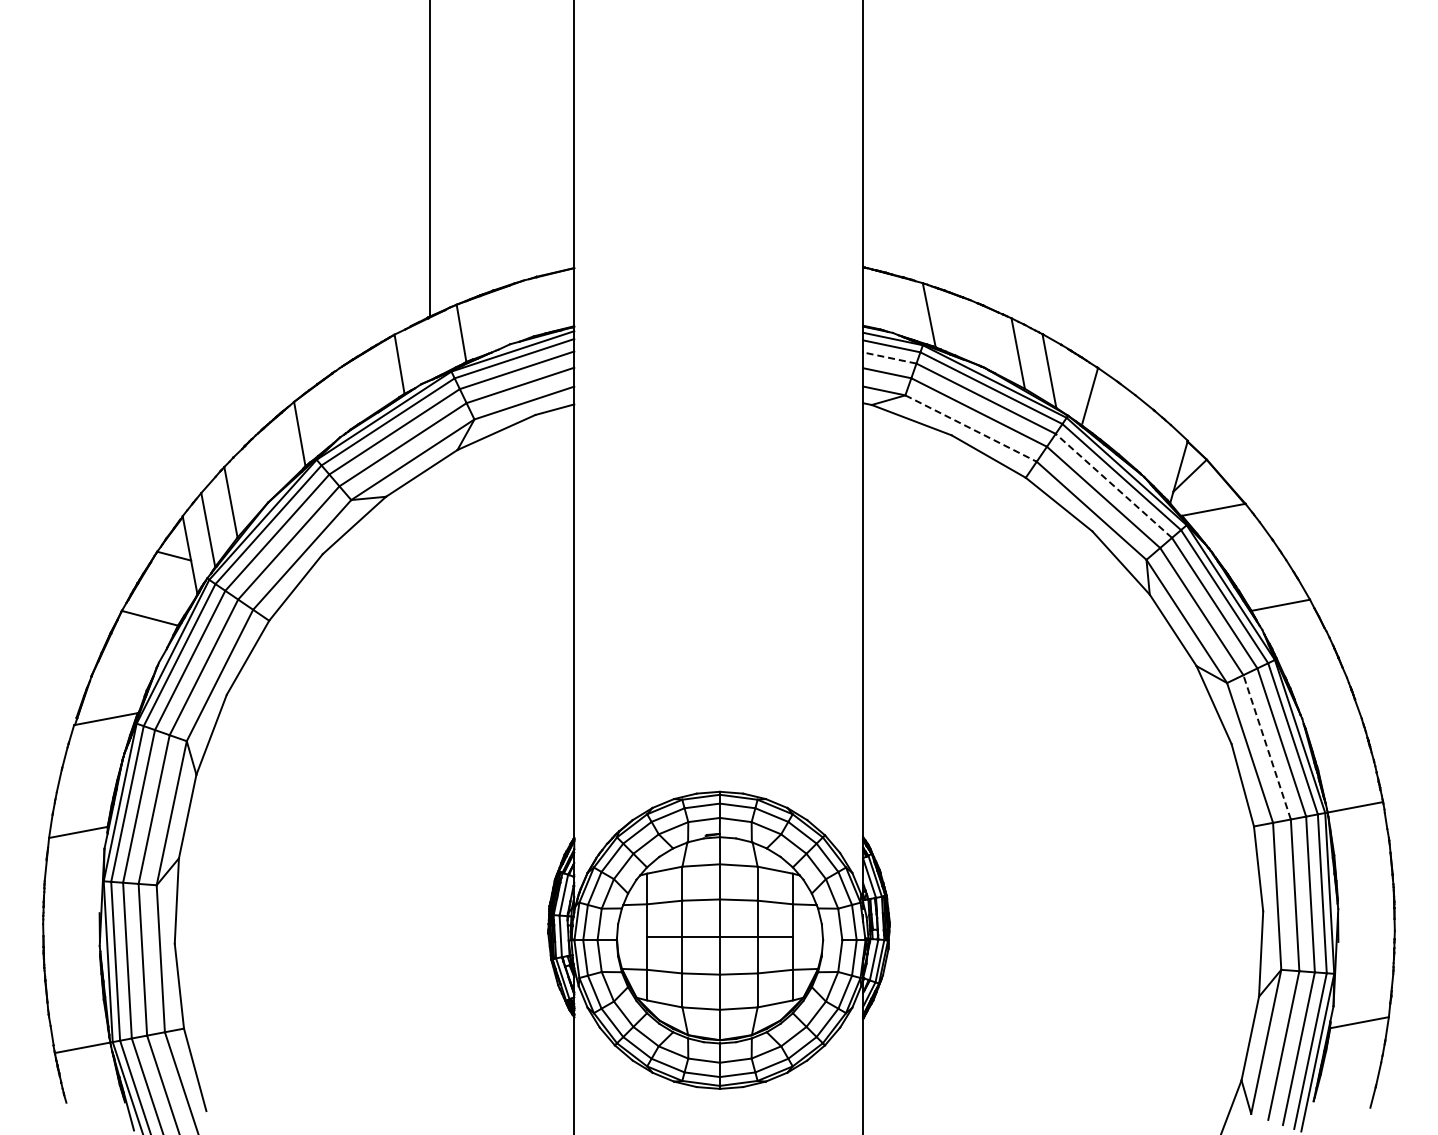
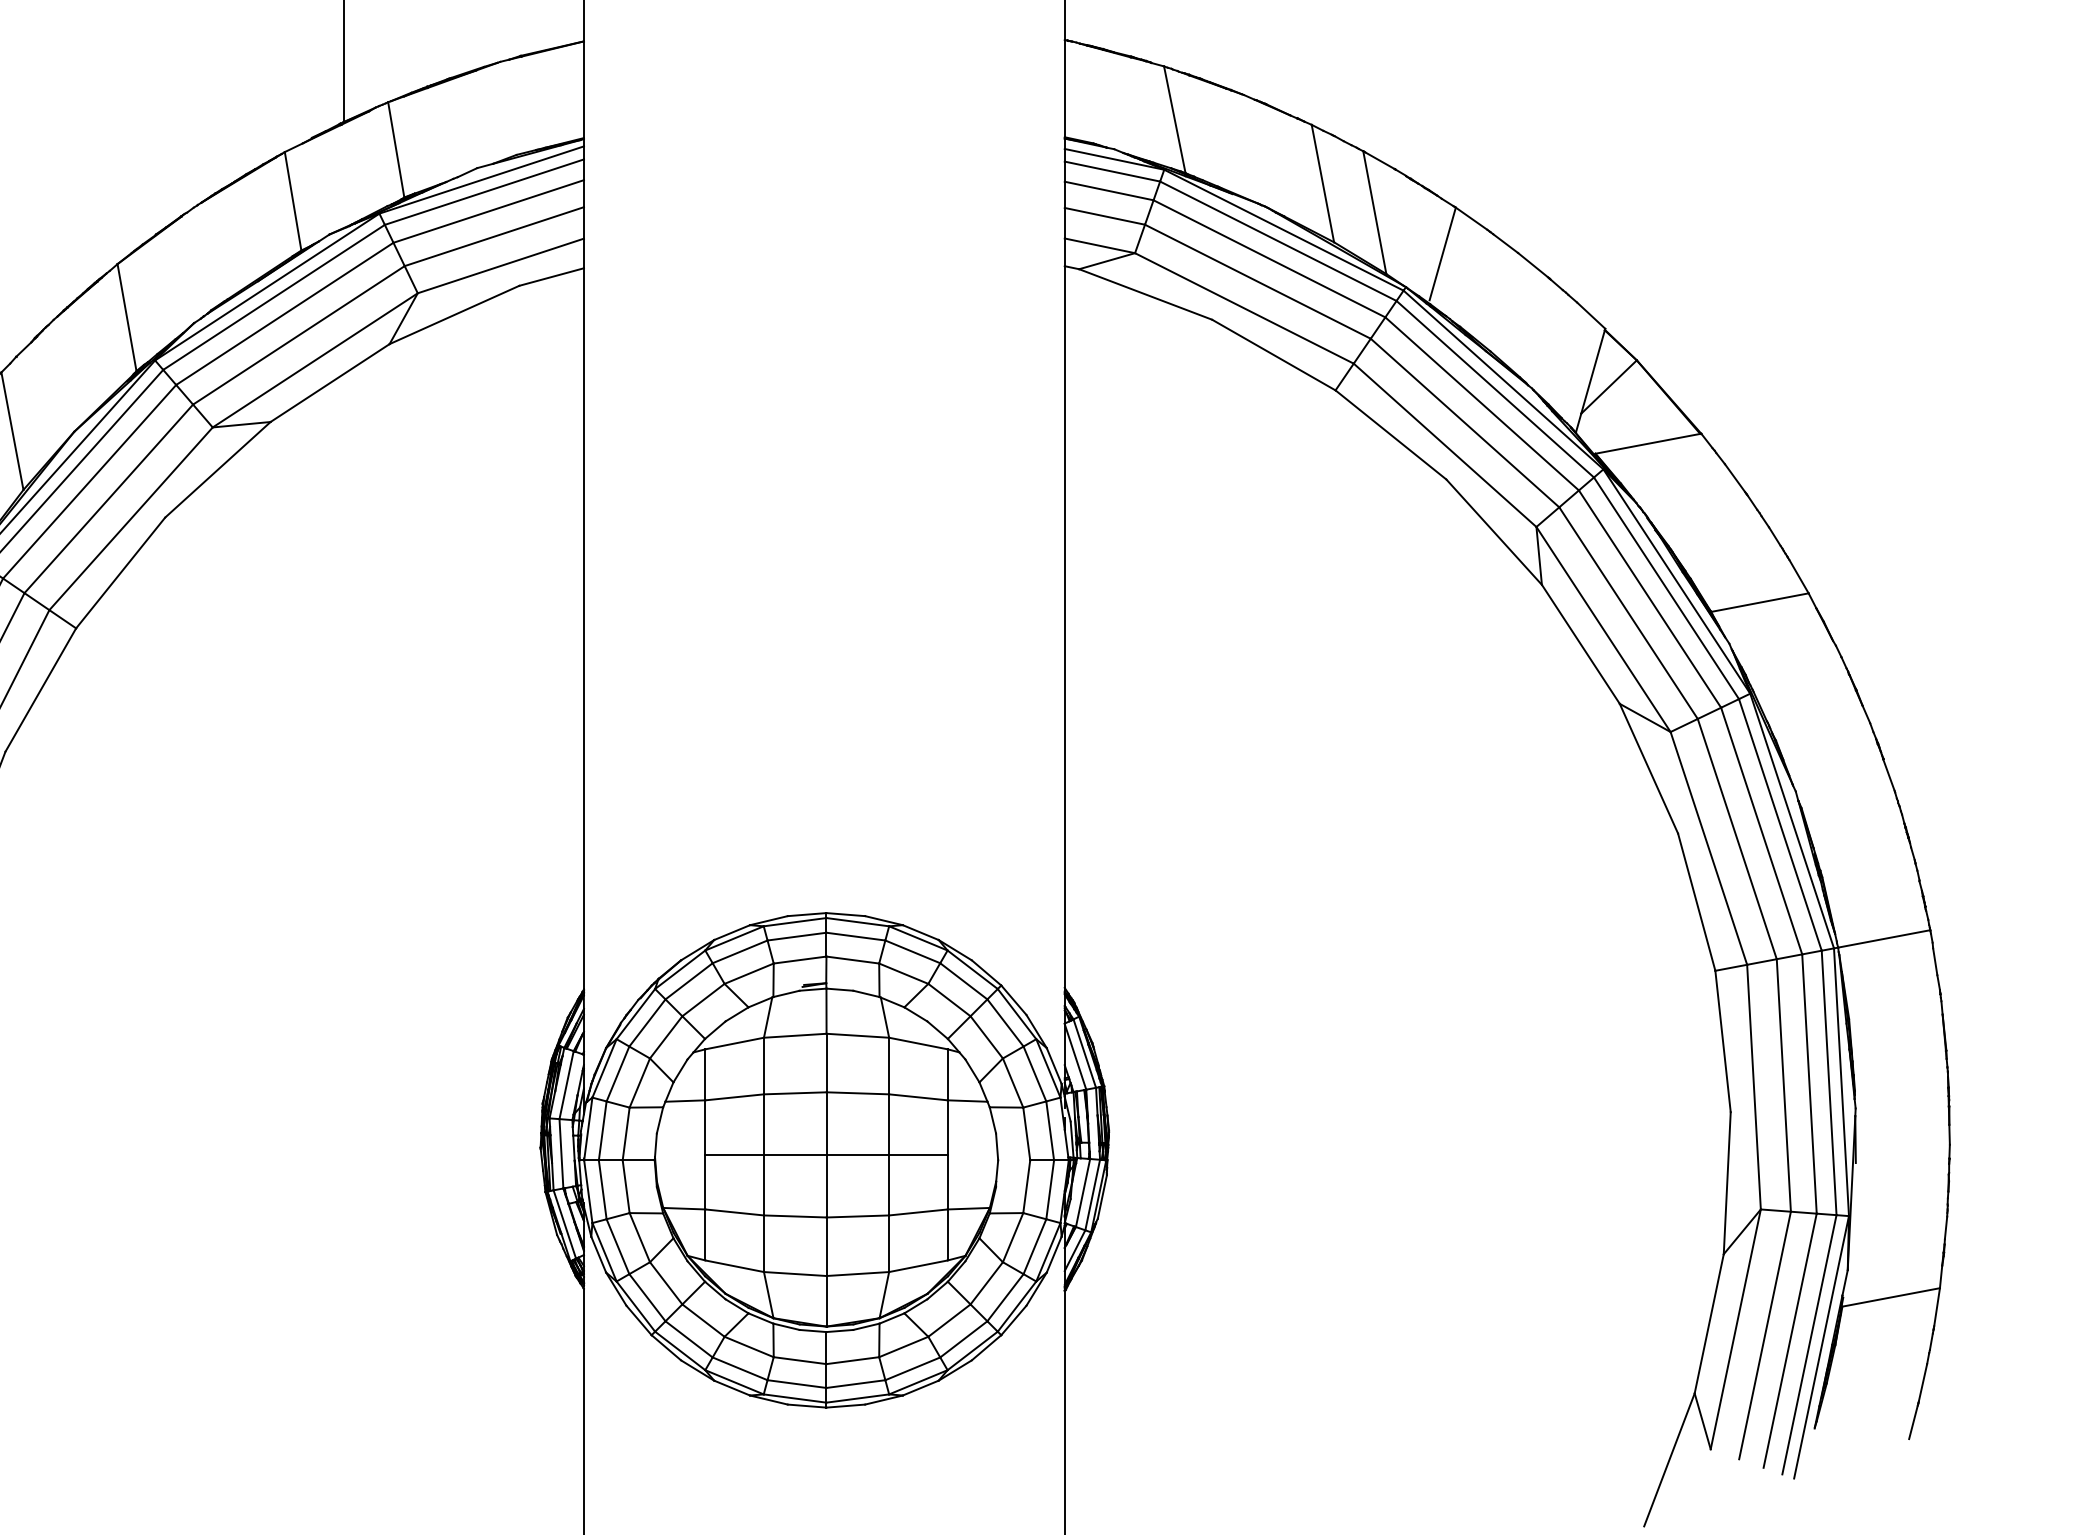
line: (889, 357) -> (1108, 190), dashed -> solid
line: (971, 428) -> (1245, 308), dashed -> solid
line: (1113, 485) -> (1481, 403), dashed -> solid
line: (1267, 747) -> (1737, 839), dashed -> solid

